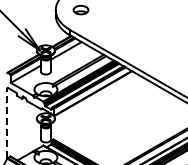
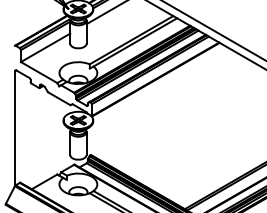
line: (7, 123) -> (15, 128), dashed -> solid

